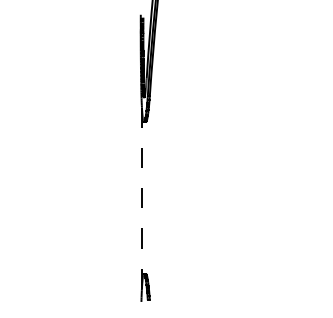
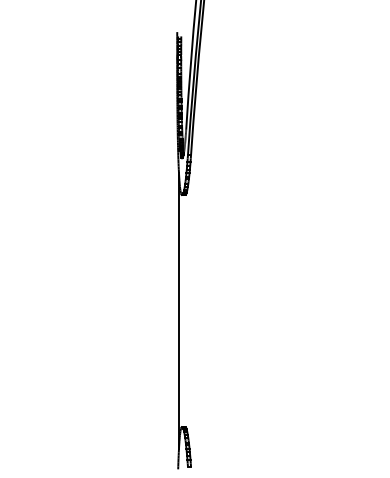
line: (141, 197) -> (178, 310), dashed -> solid

